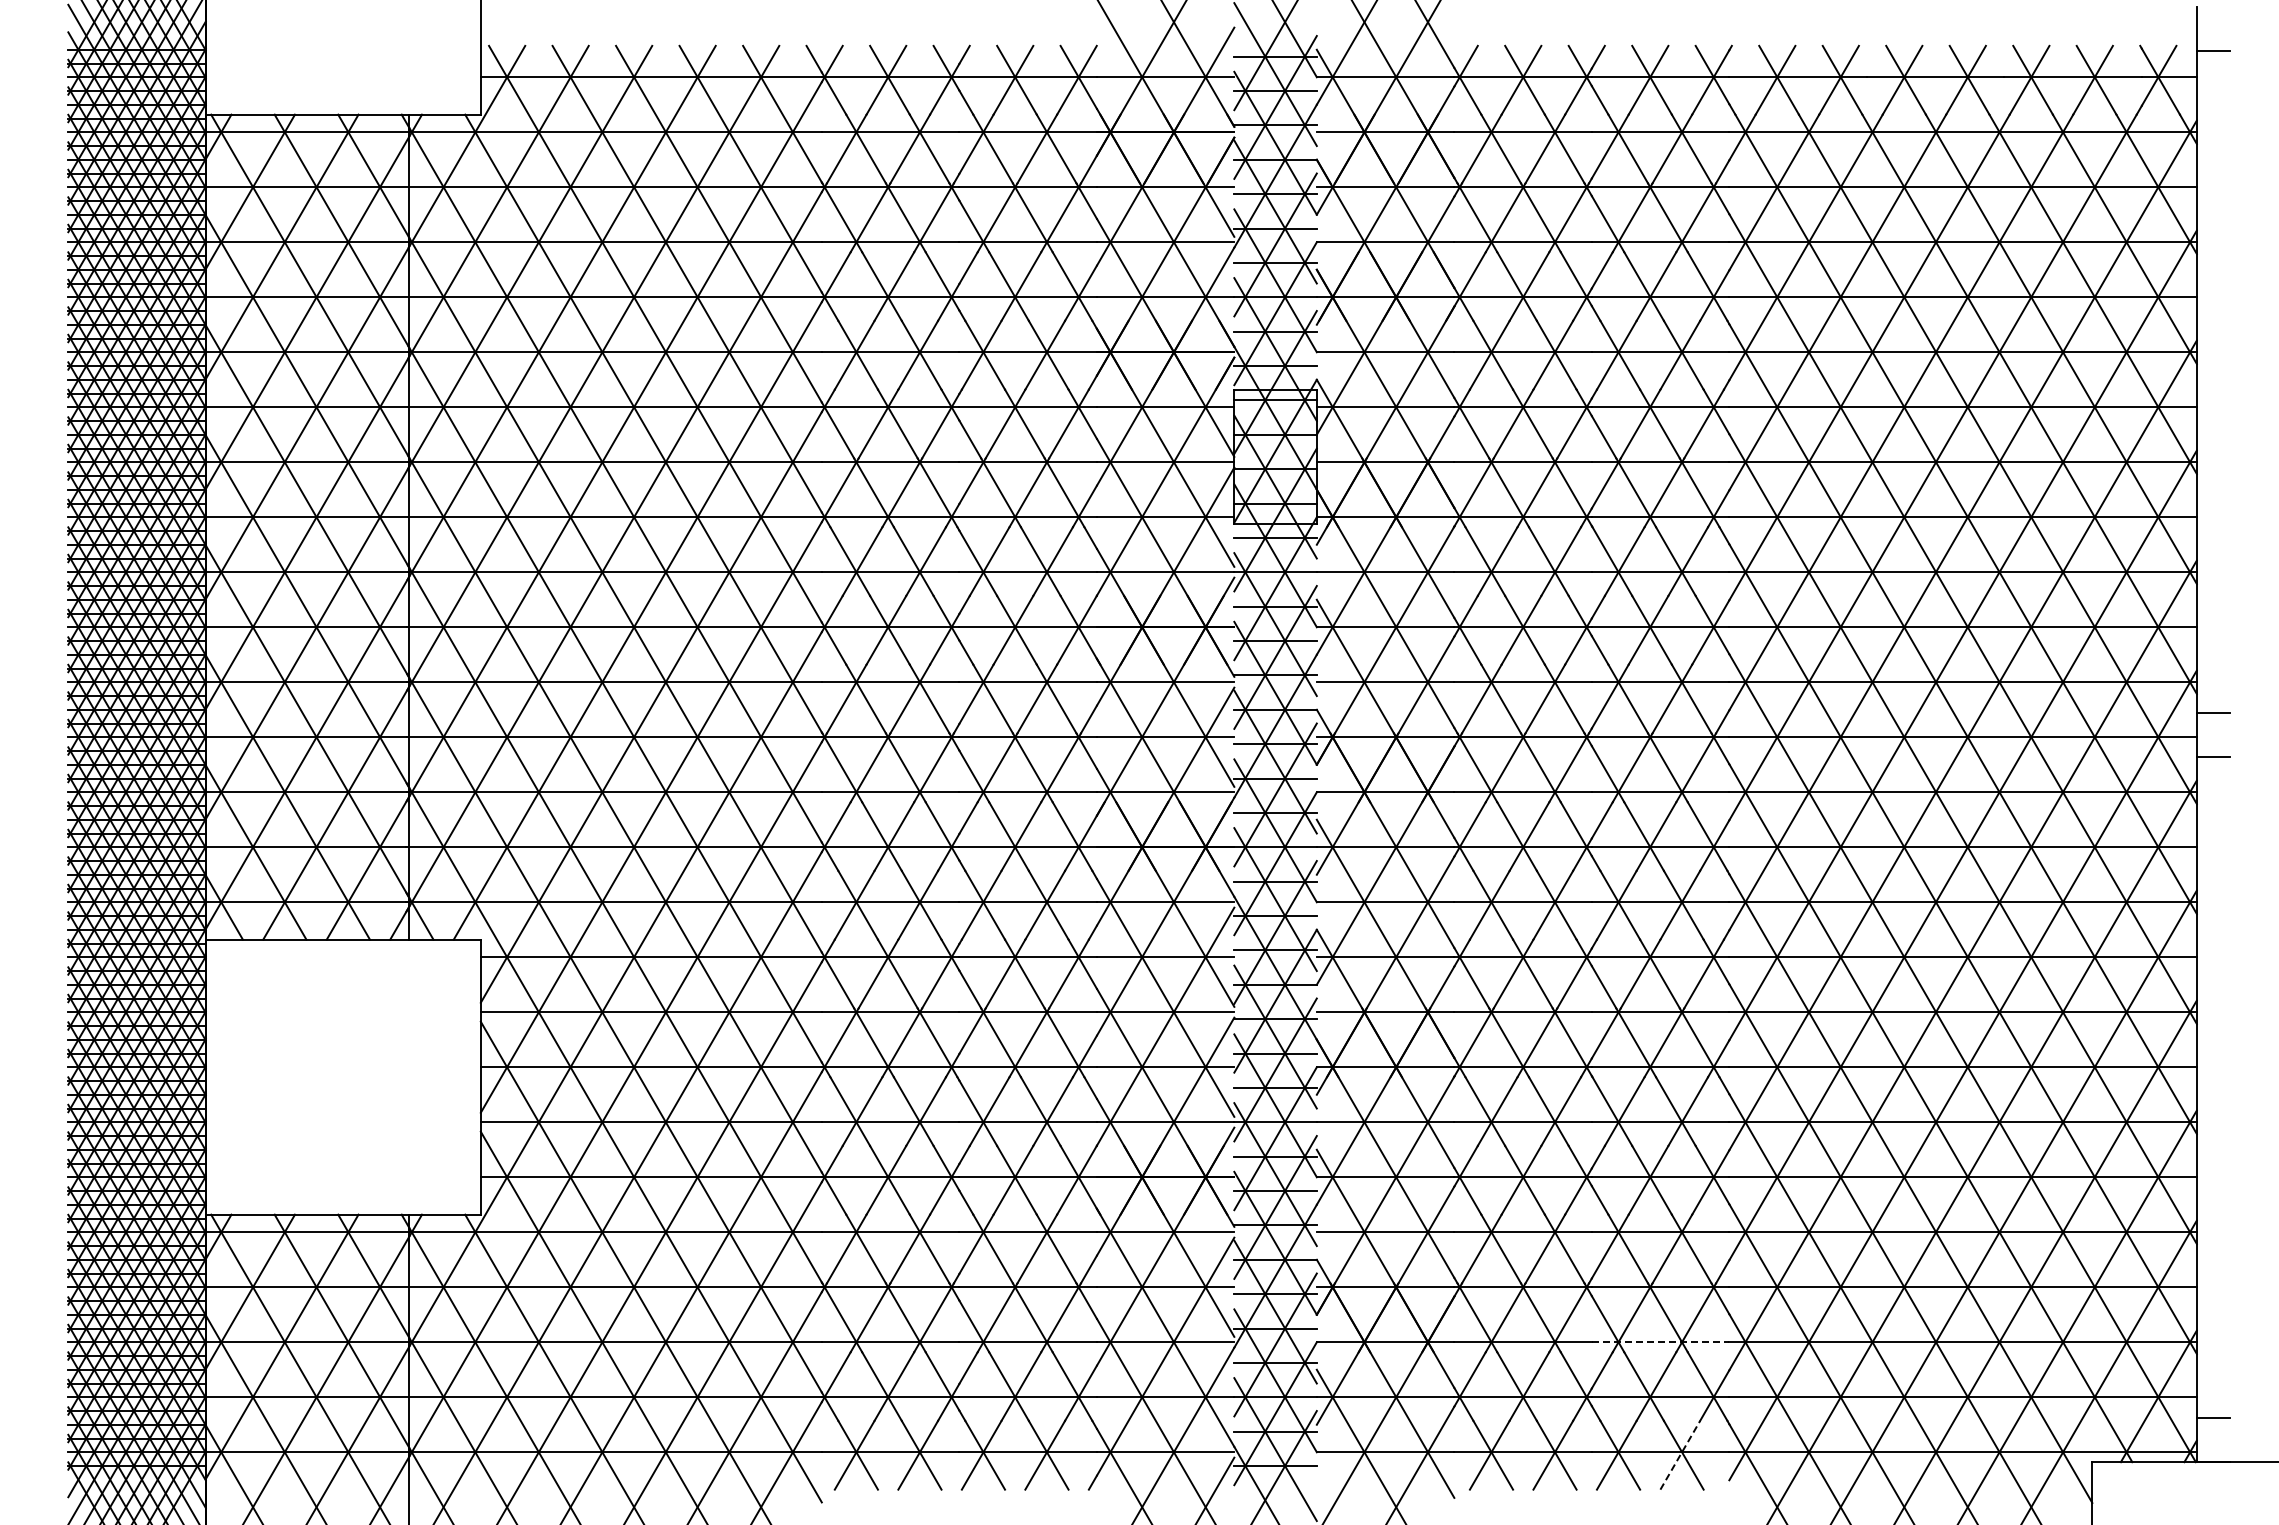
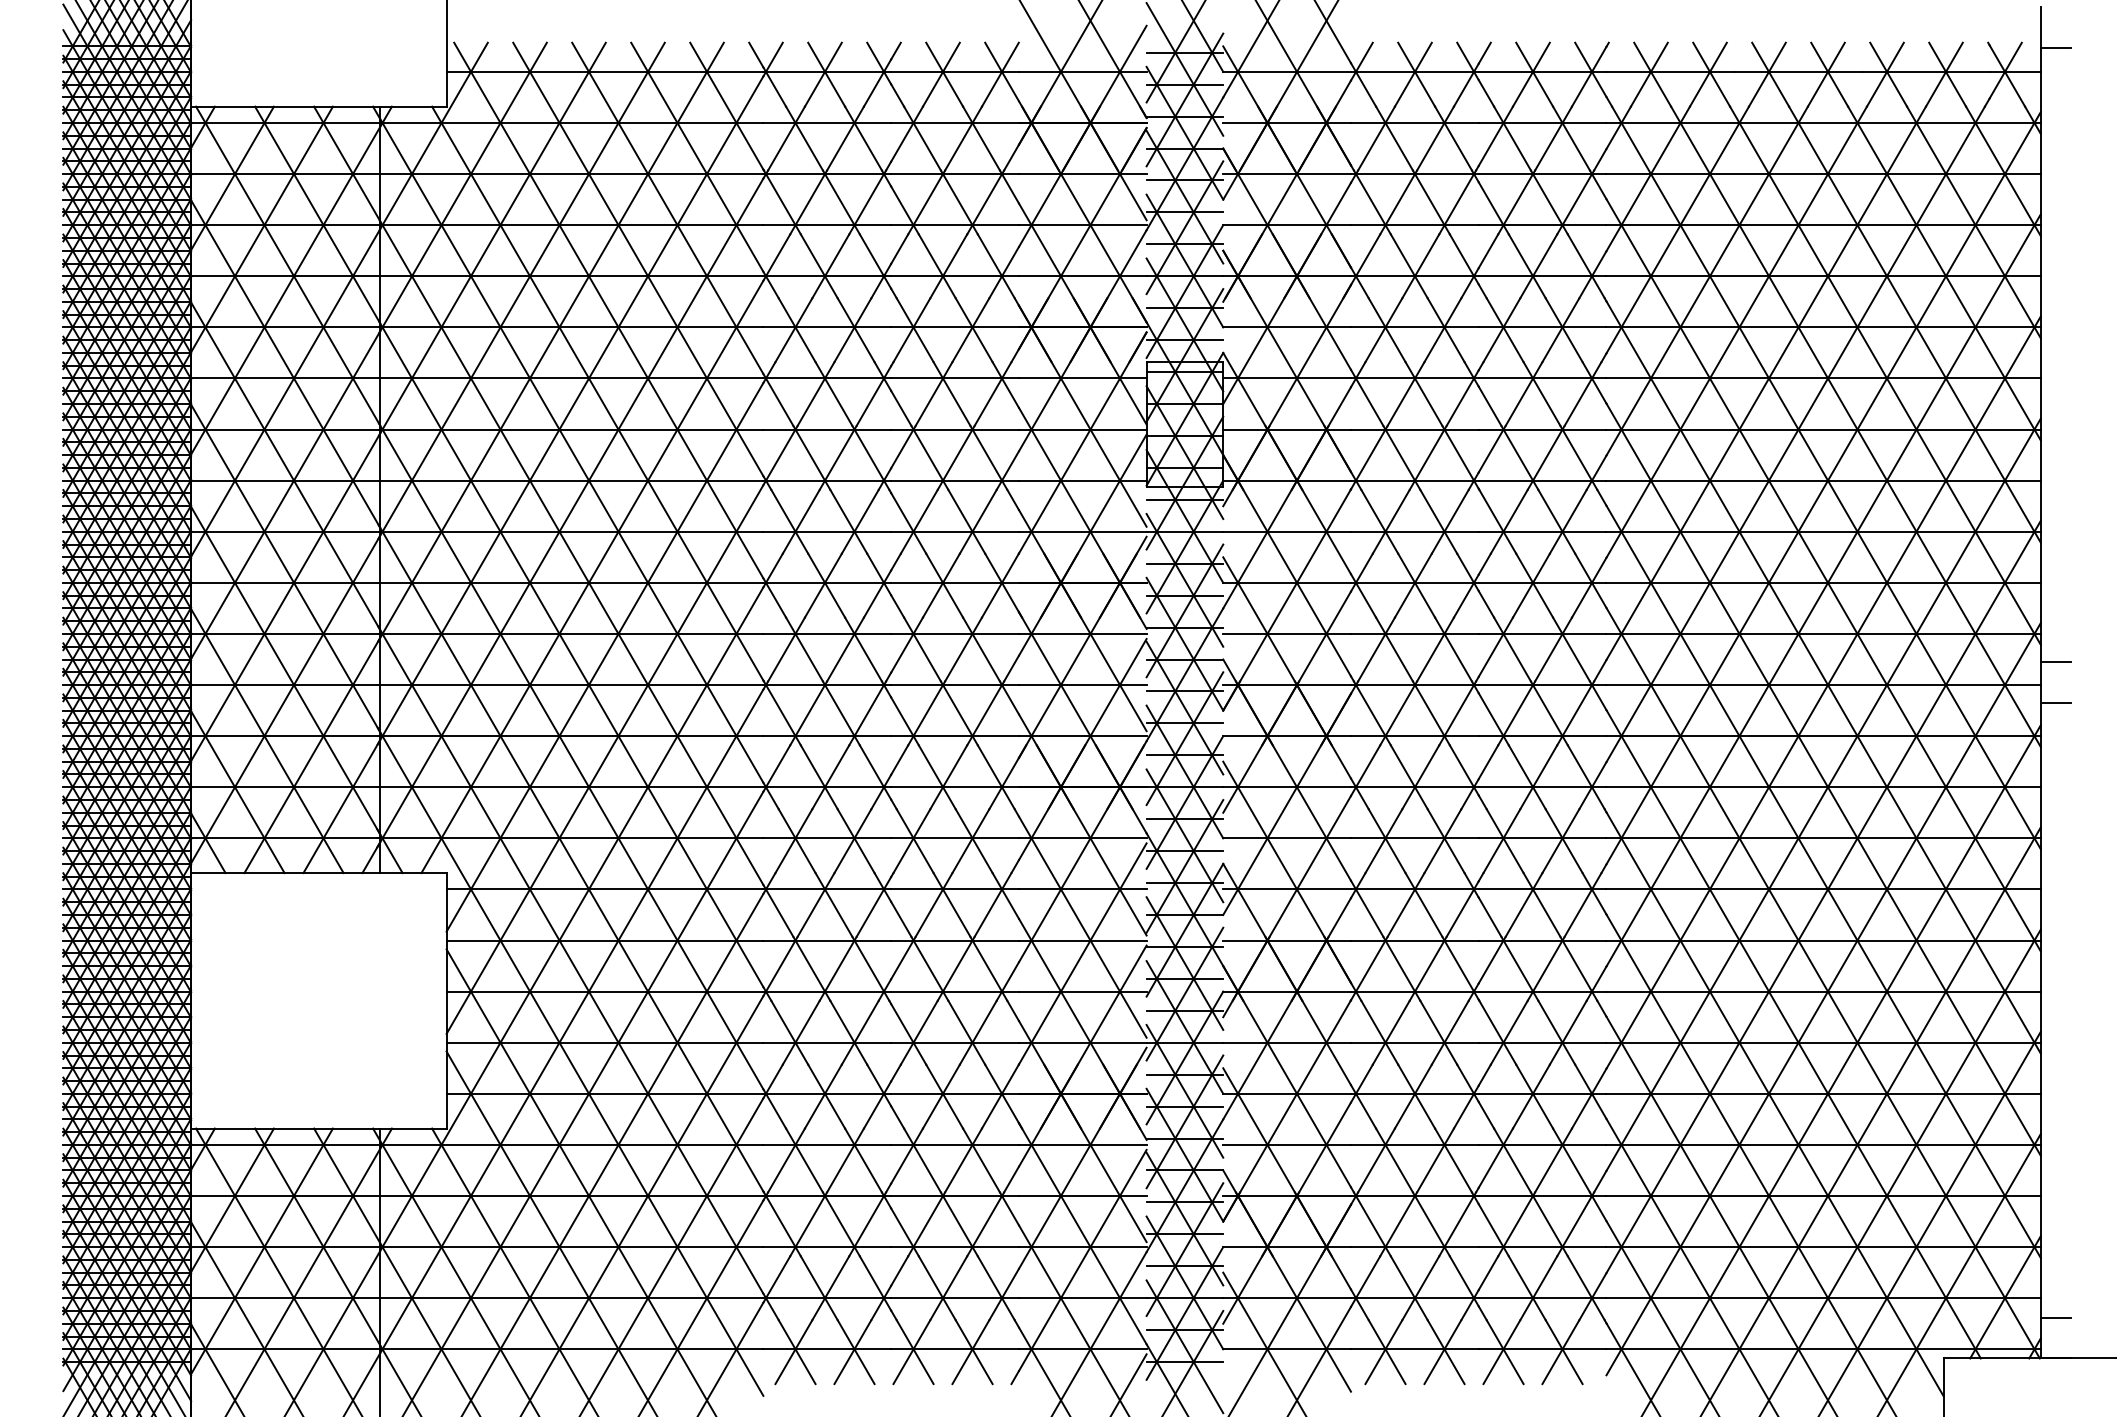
line: (1660, 1342) -> (1542, 1247), dashed -> solid
line: (1680, 1455) -> (1561, 1352), dashed -> solid

